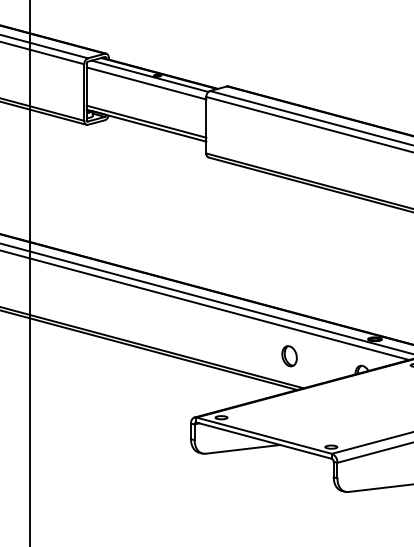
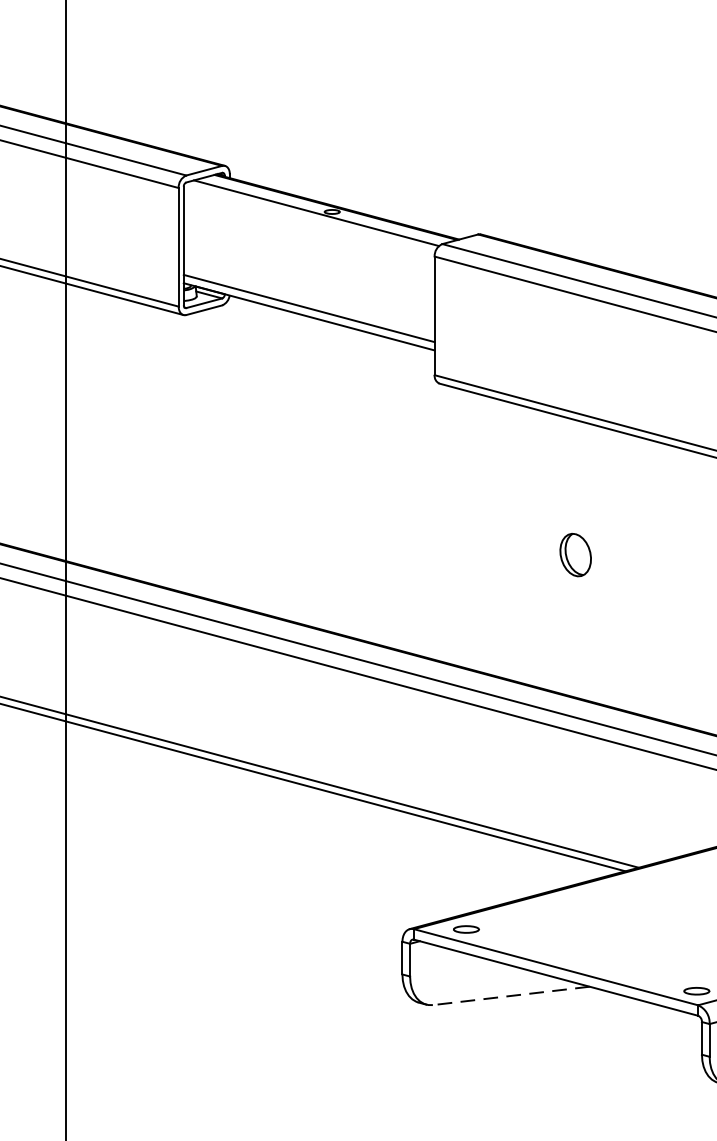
line: (146, 83) -> (309, 228), removed
part: (289, 356) -> (575, 555), moved
line: (242, 449) -> (510, 996), solid -> dashed

